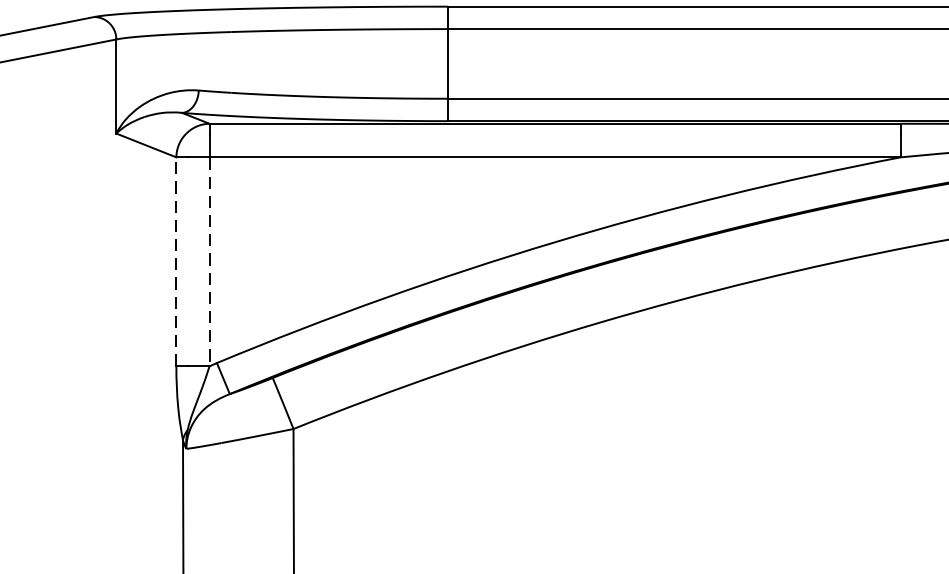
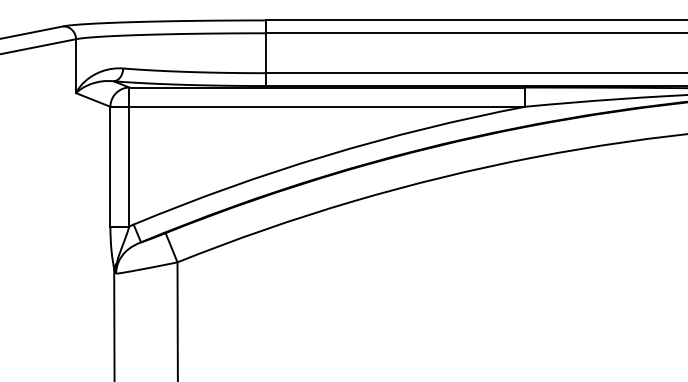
line: (176, 261) -> (110, 166), dashed -> solid
line: (209, 261) -> (129, 166), dashed -> solid

